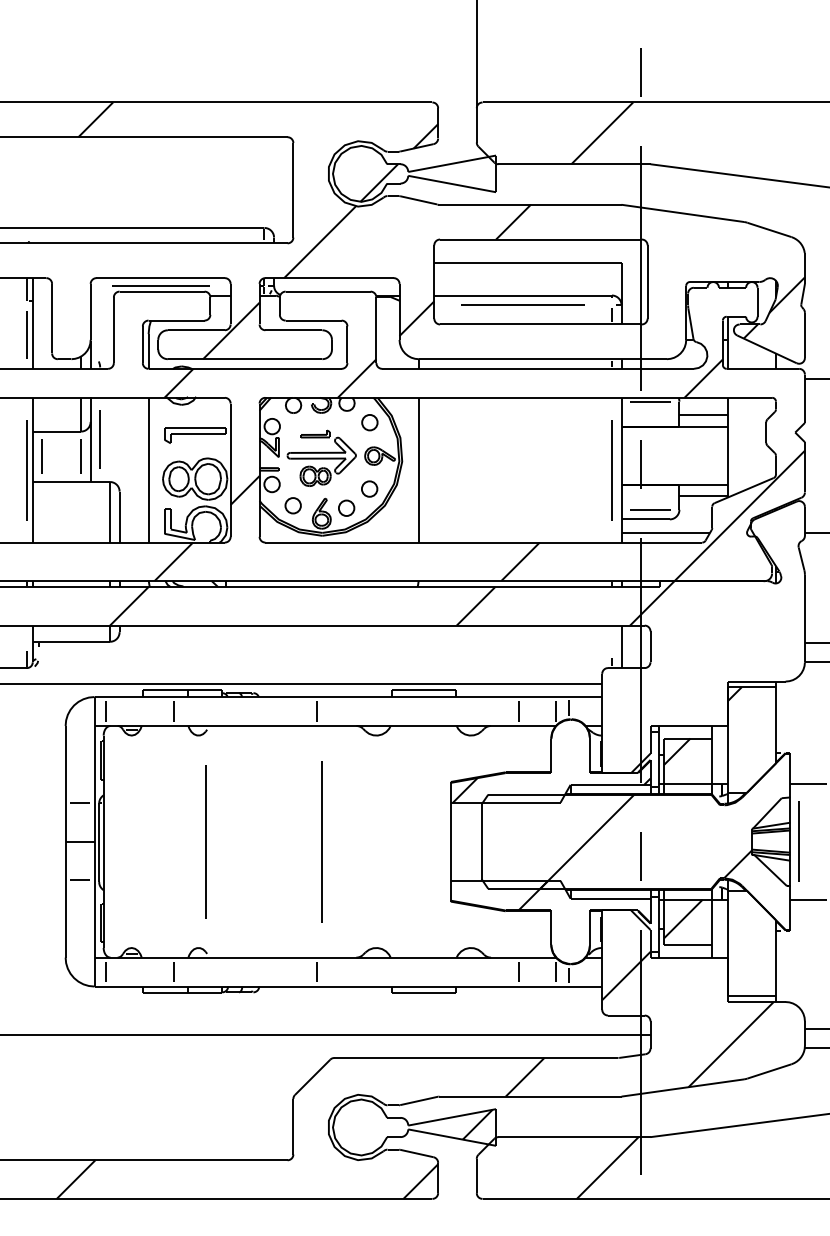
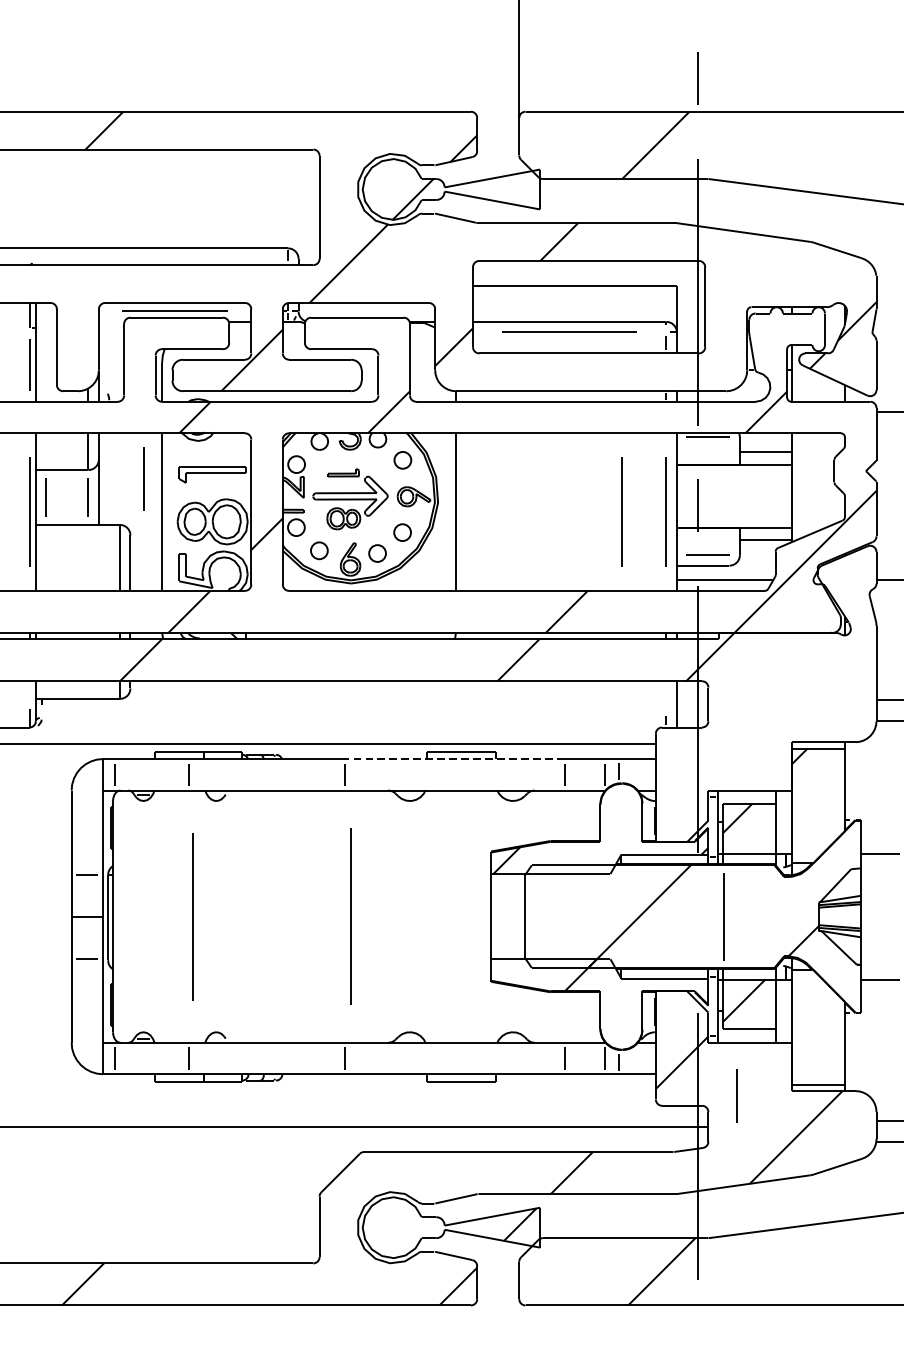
line: (99, 439) -> (143, 478), moved
line: (570, 470) -> (621, 512), added
line: (417, 697) -> (454, 759), solid -> dashed
line: (205, 841) -> (192, 916), moved
line: (798, 841) -> (722, 916), moved
line: (640, 856) -> (736, 1095), moved

